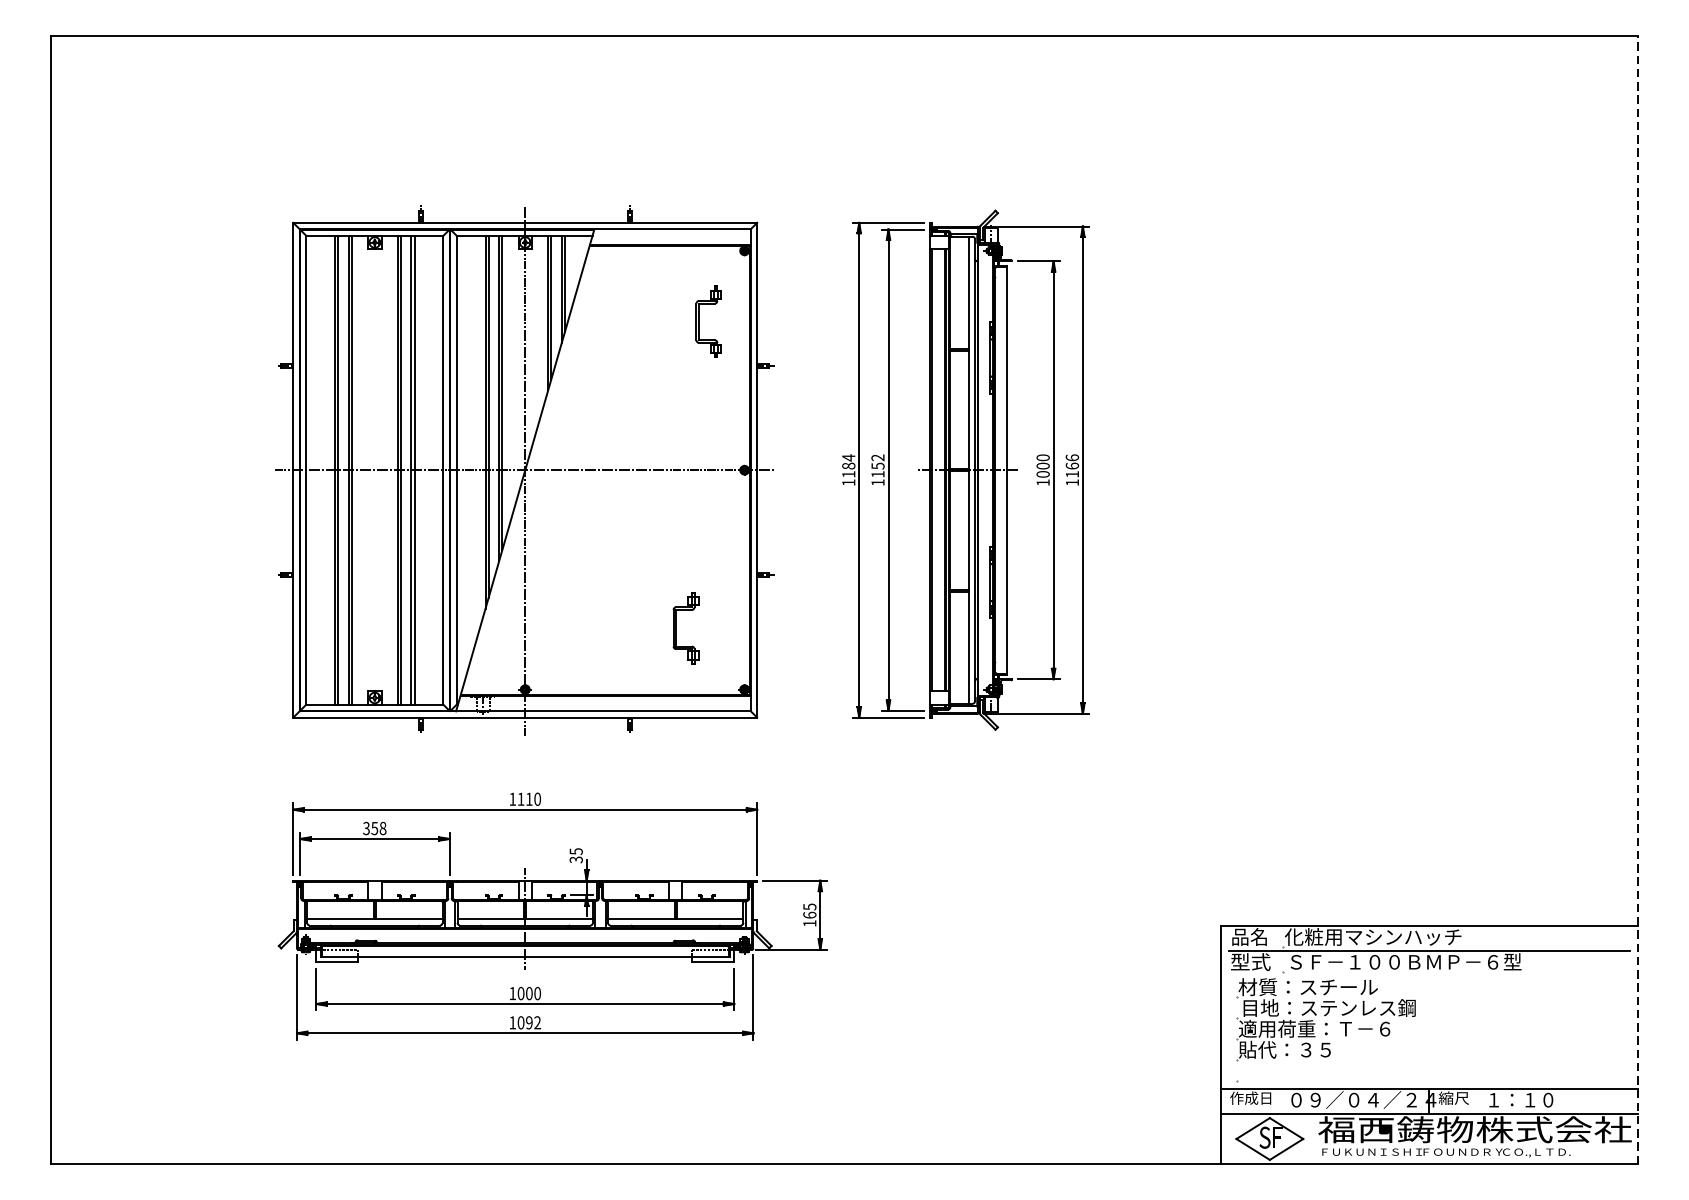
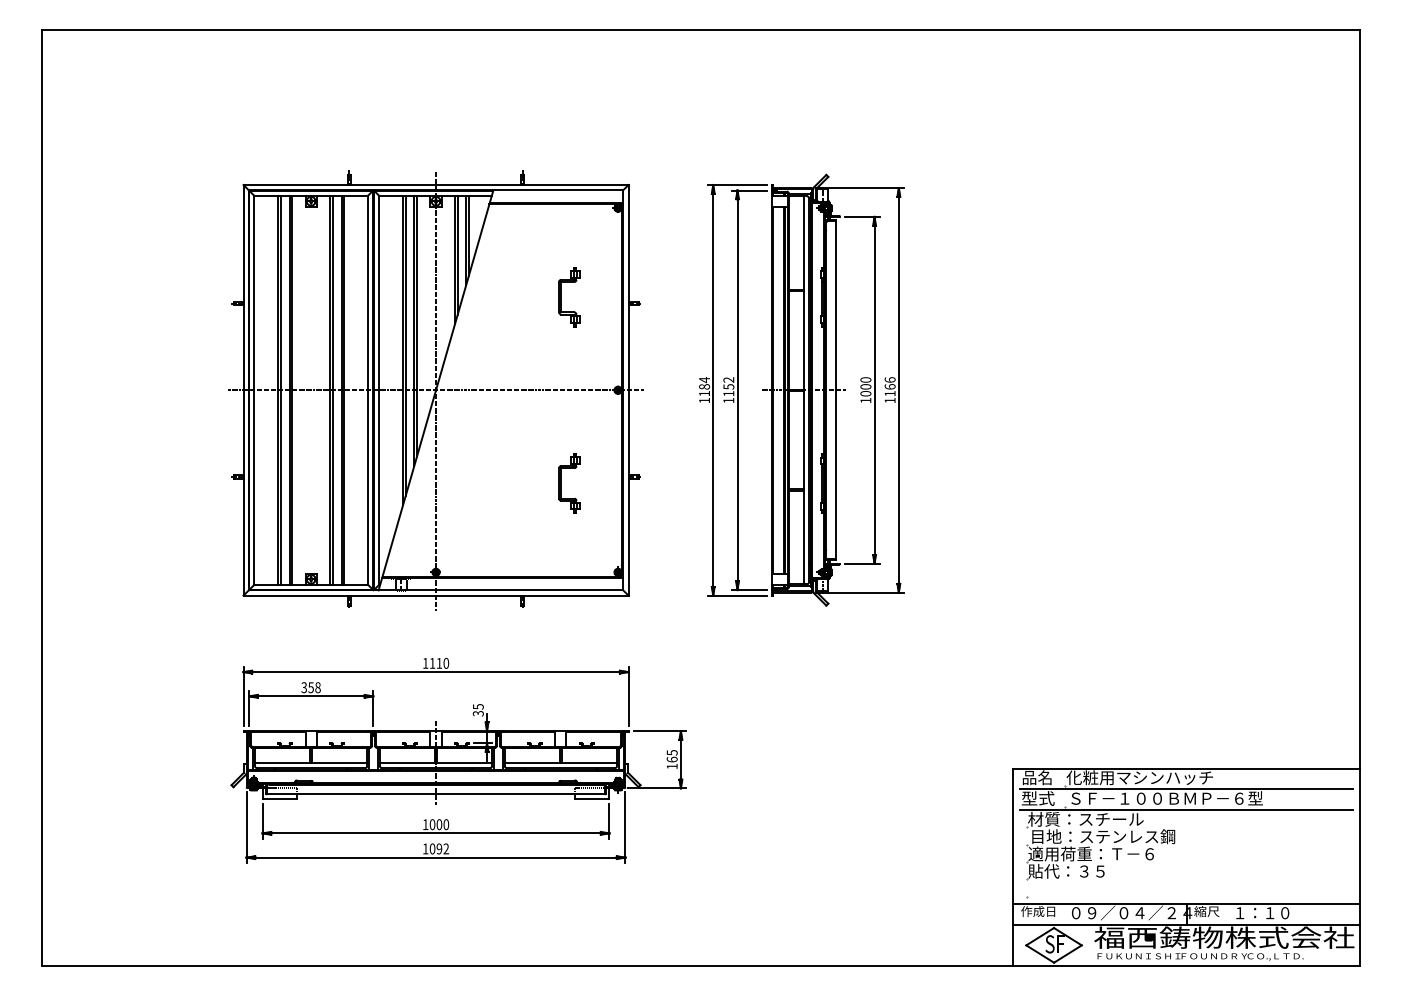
part: (699, 322) -> (561, 297), moved
line: (1637, 599) -> (1359, 497), dashed -> solid
part: (676, 628) -> (561, 483), moved
line: (1429, 976) -> (1186, 810), added

